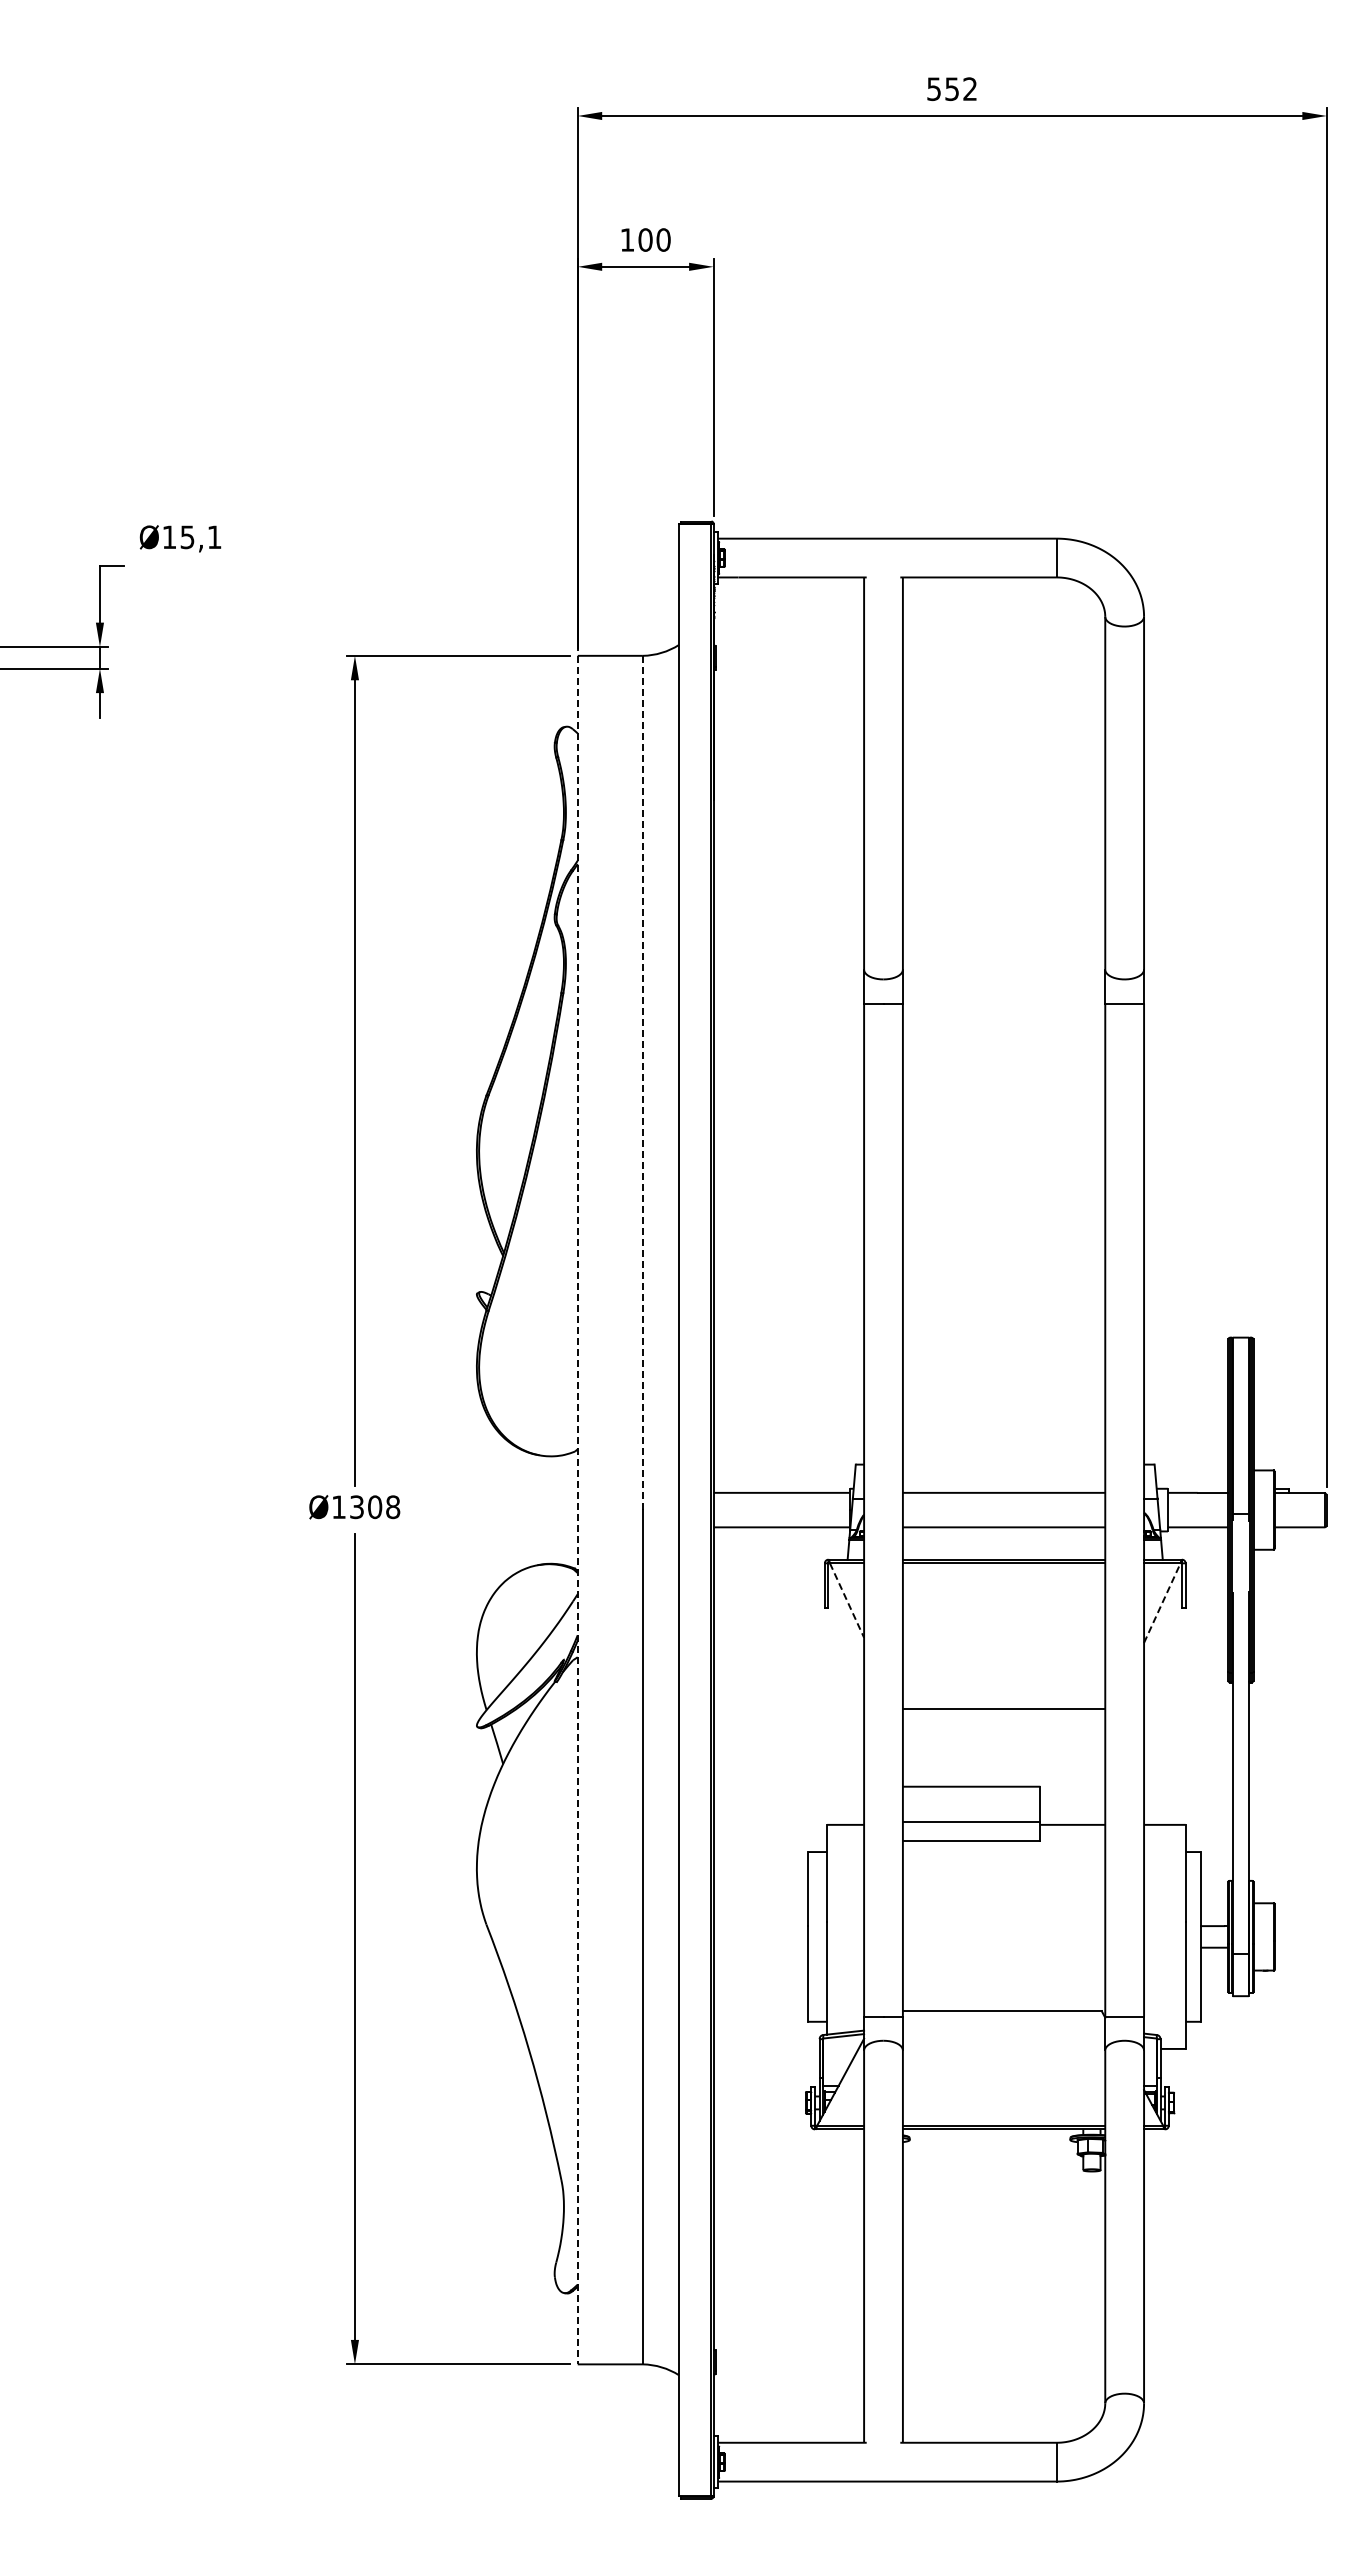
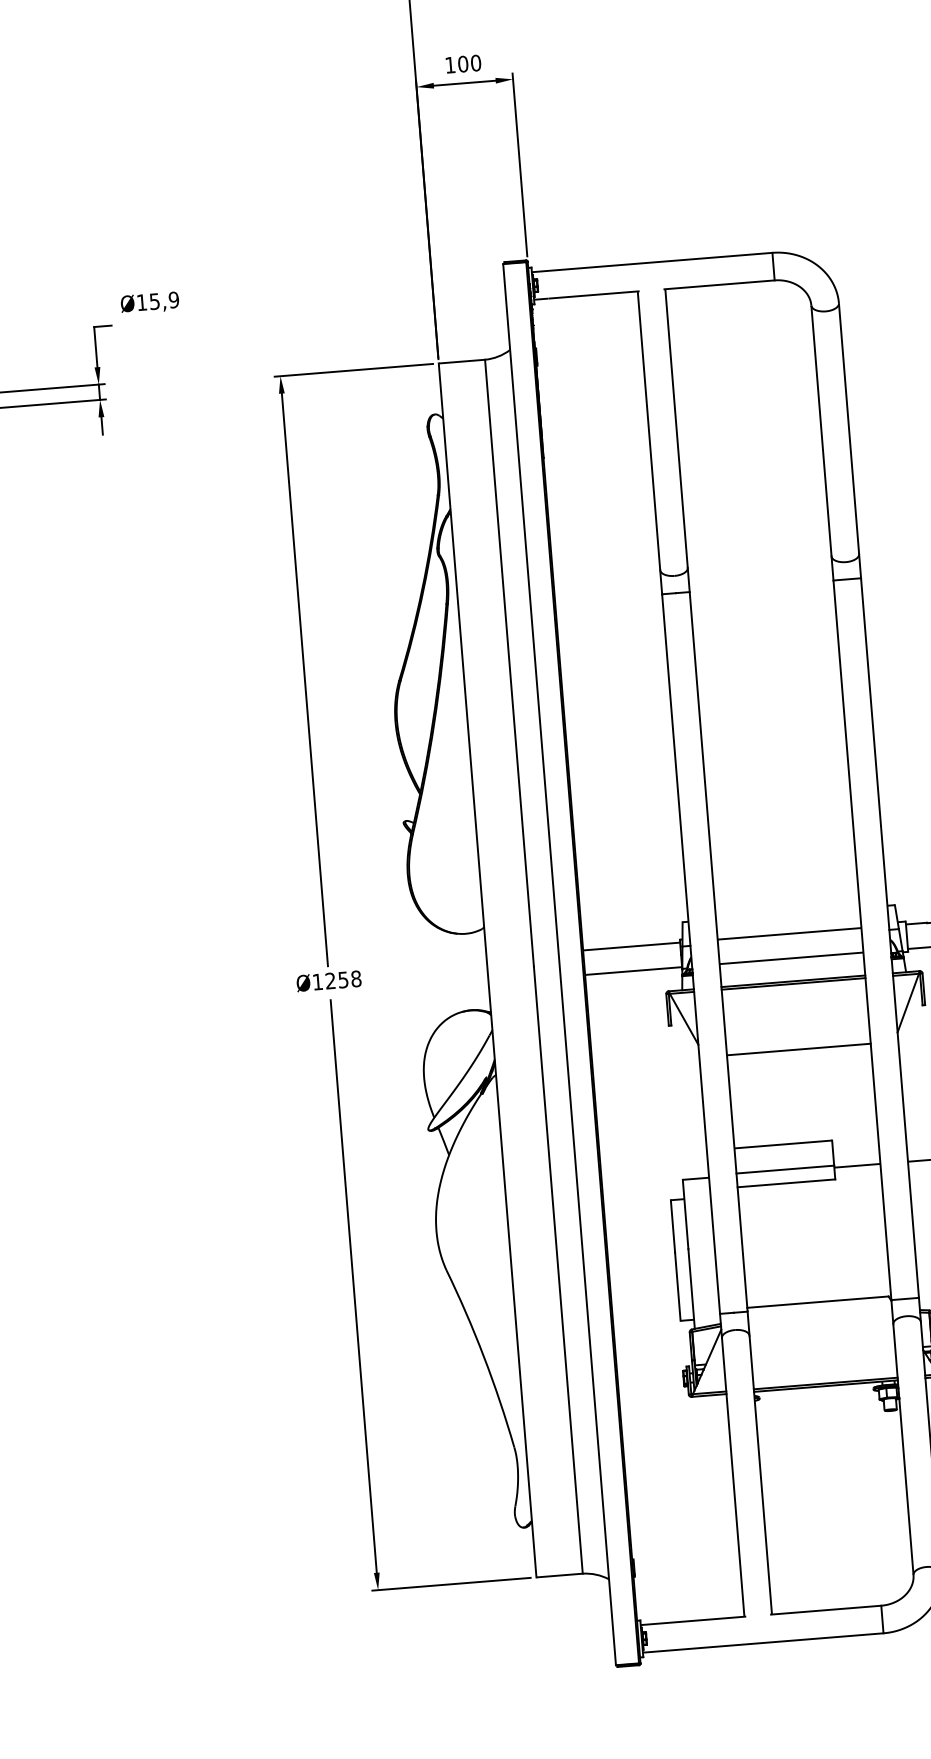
text: (214, 537) -> (173, 300), Ø15,1 -> Ø15,9
line: (642, 1083) -> (509, 663), dashed -> solid
text: (366, 1507) -> (337, 980), Ø1308 -> Ø1258
line: (577, 1510) -> (487, 970), dashed -> solid
line: (847, 1600) -> (684, 1019), dashed -> solid
line: (1162, 1603) -> (908, 1003), dashed -> solid
line: (1003, 1708) -> (798, 1049), moved

